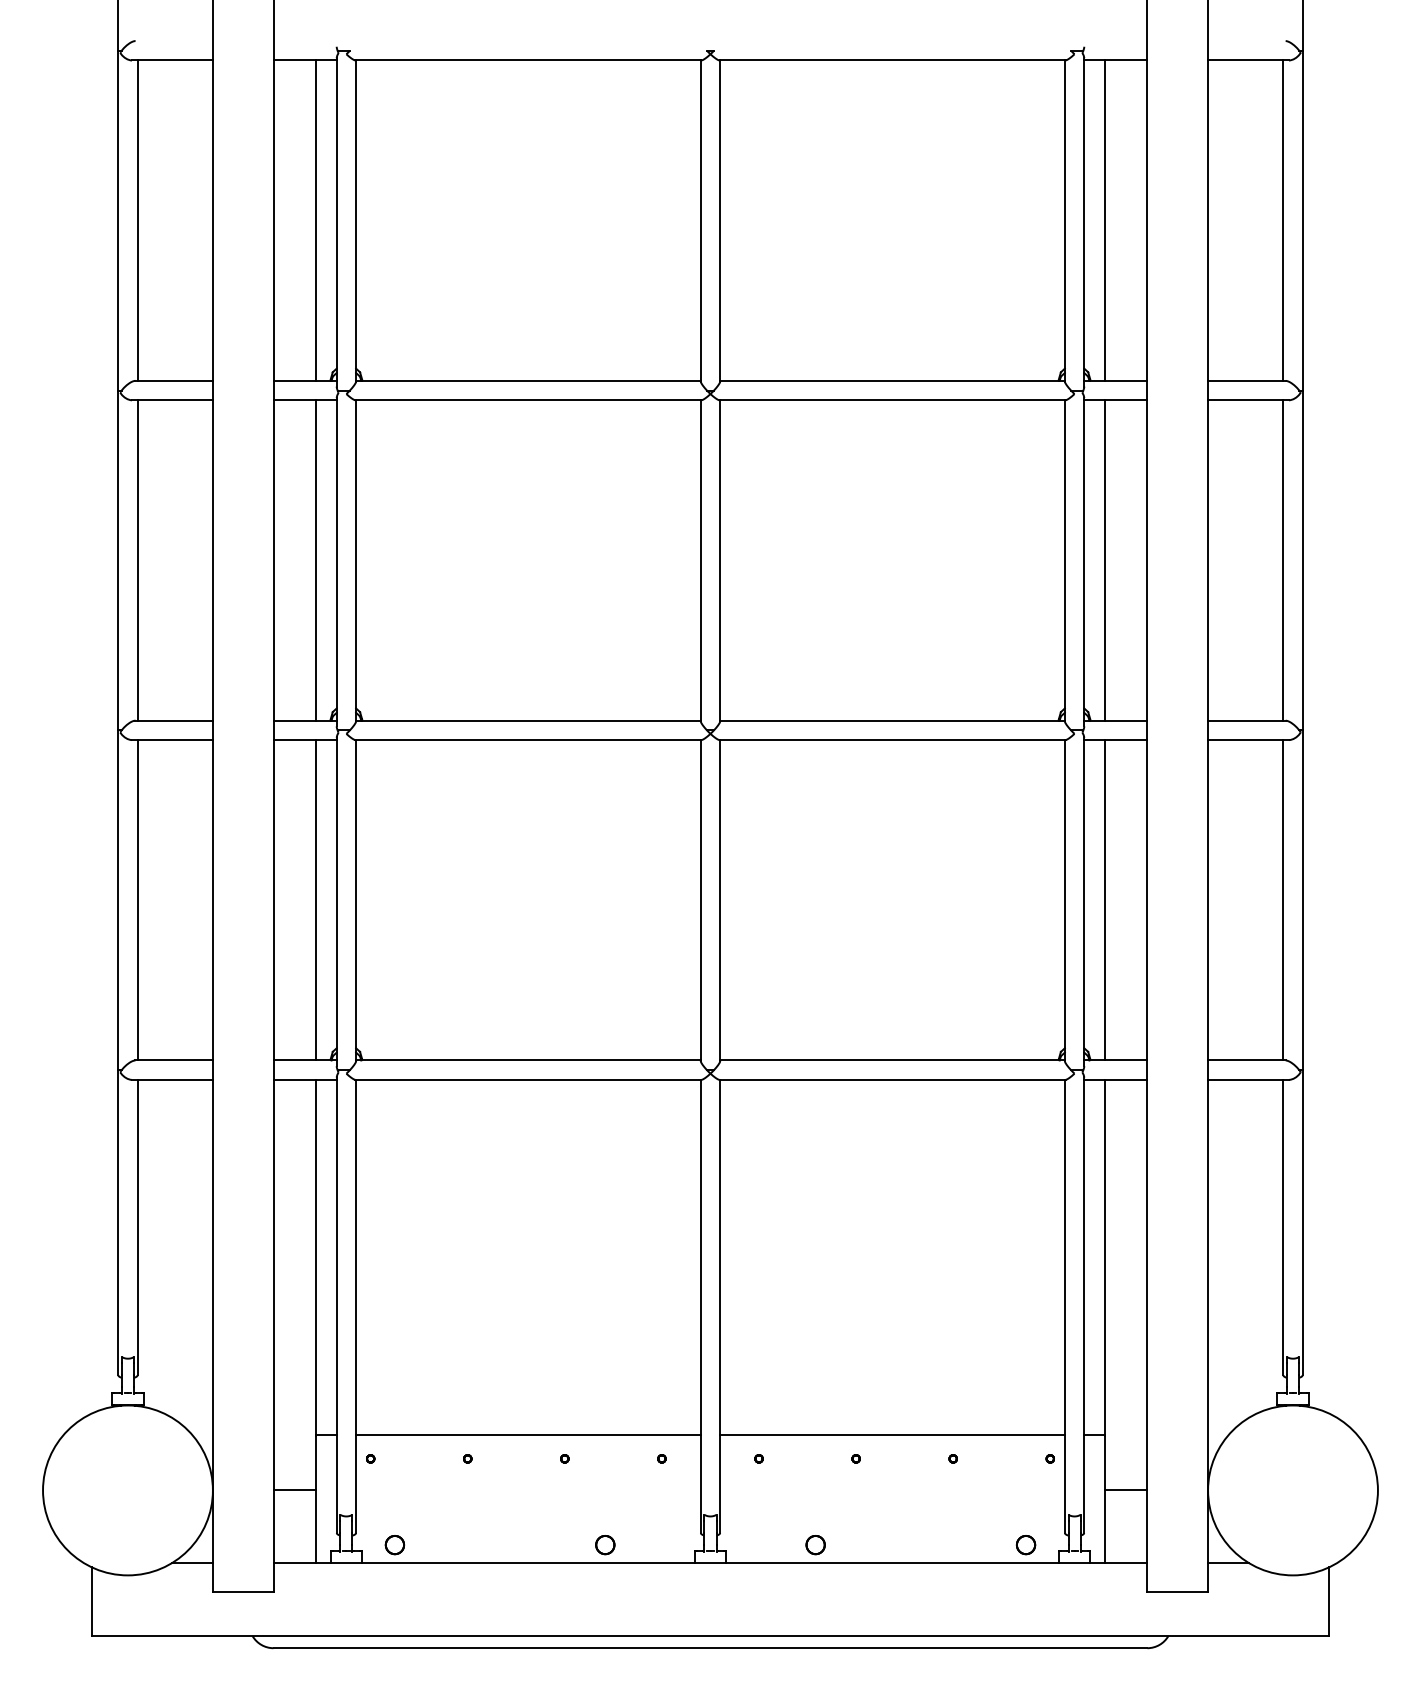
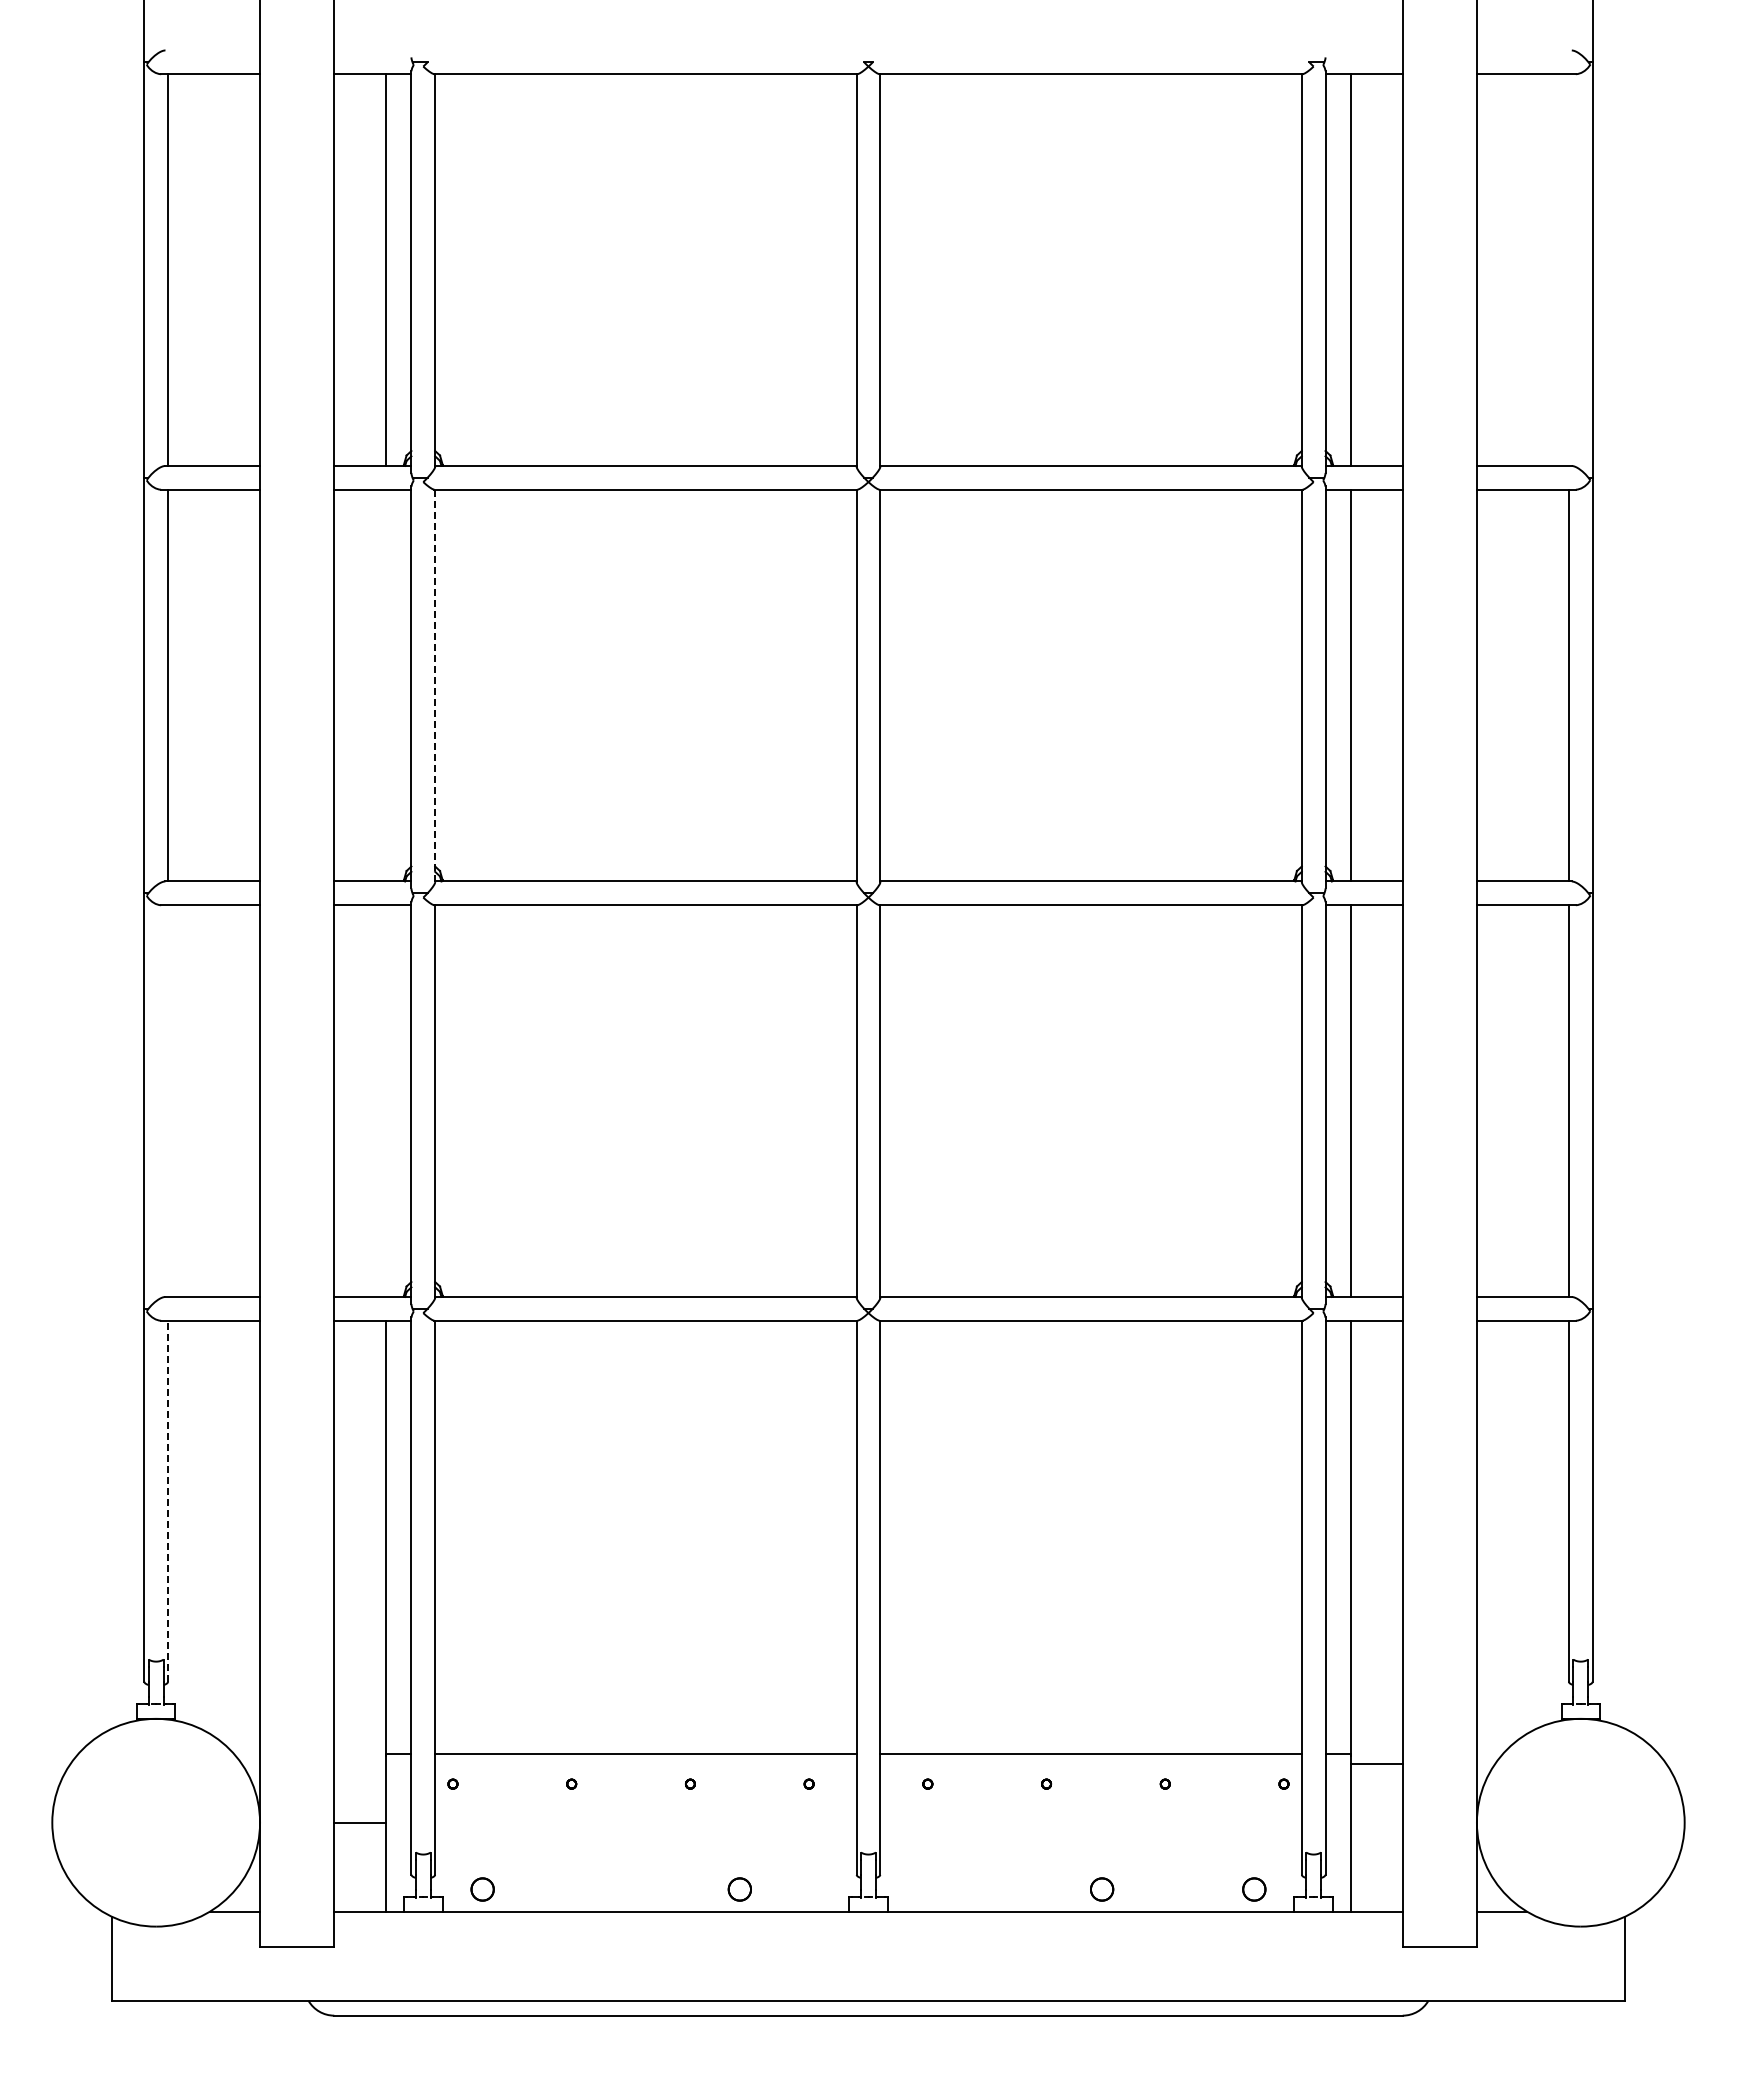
line: (1282, 220) -> (1568, 269), removed
line: (316, 560) -> (386, 685), removed
line: (356, 560) -> (435, 685), solid -> dashed
line: (138, 899) -> (168, 1100), removed
line: (316, 899) -> (386, 1100), removed
line: (138, 1227) -> (168, 1501), solid -> dashed
line: (1125, 1490) -> (1376, 1763), moved
part: (815, 1545) -> (1102, 1889), moved

